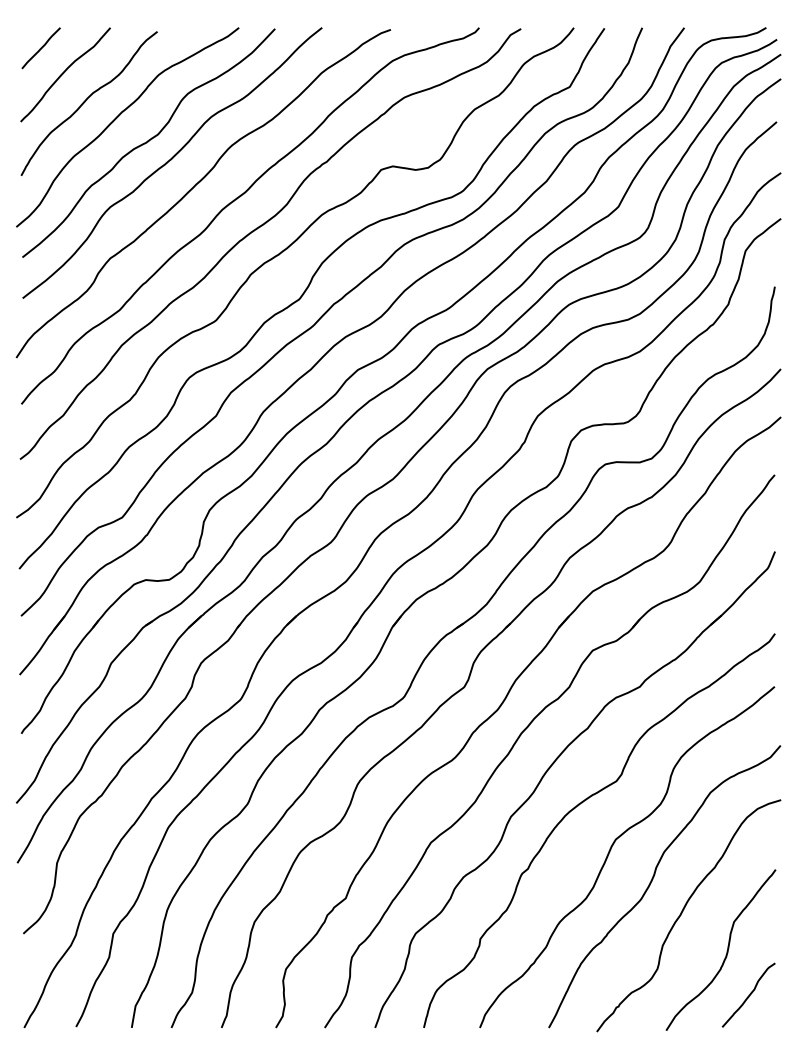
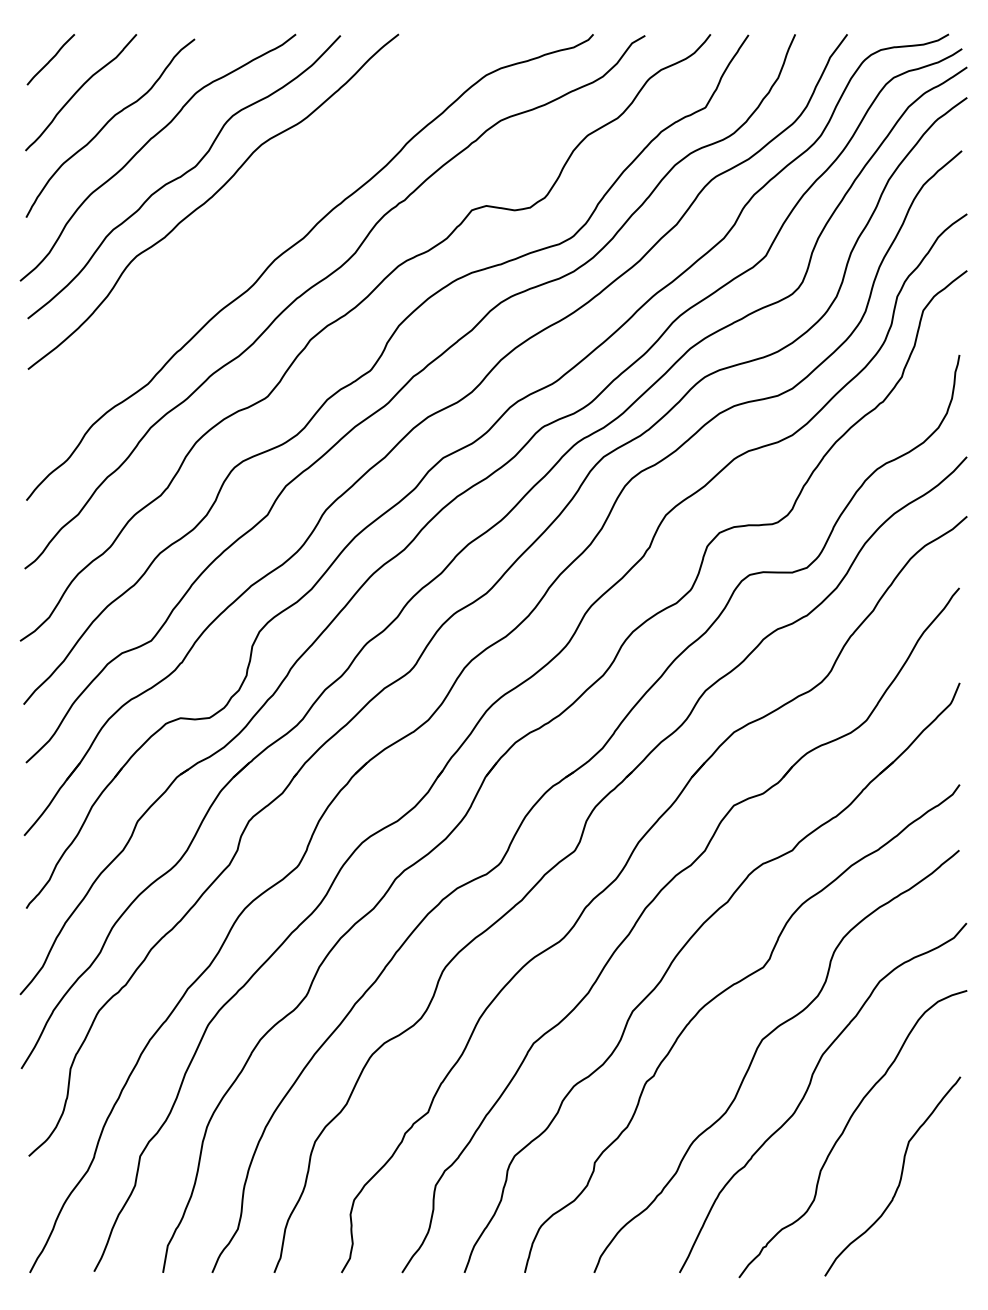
curve: (195, 186) -> (241, 230), removed
curve: (749, 994) -> (928, 1231), removed

